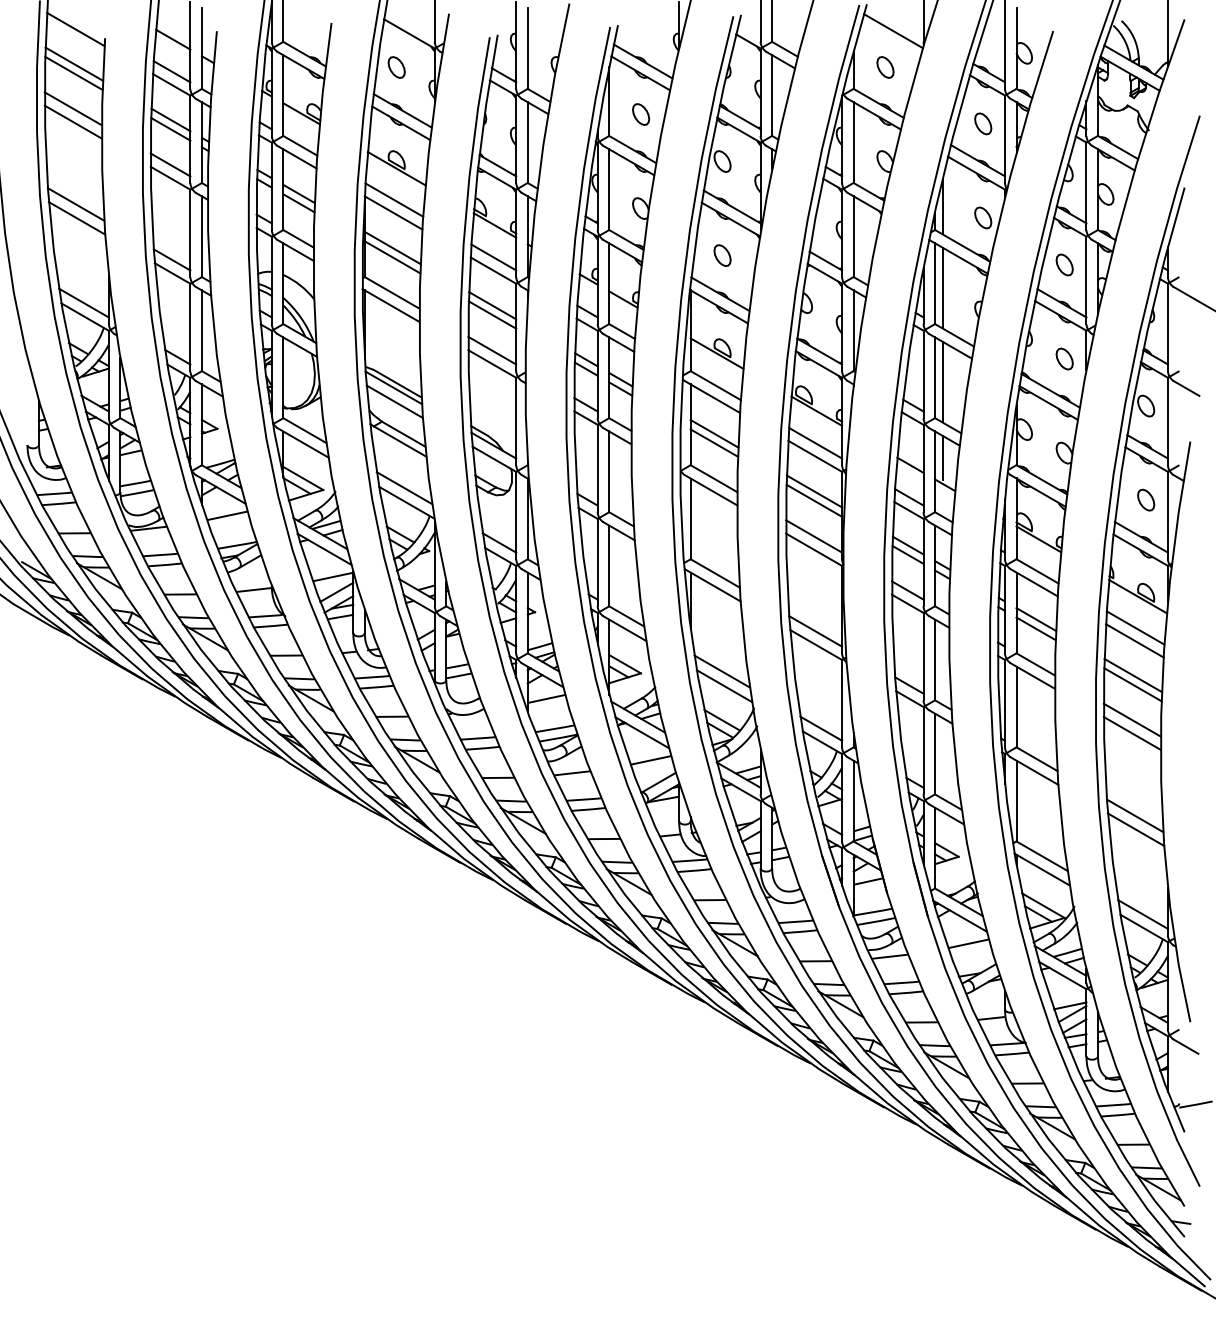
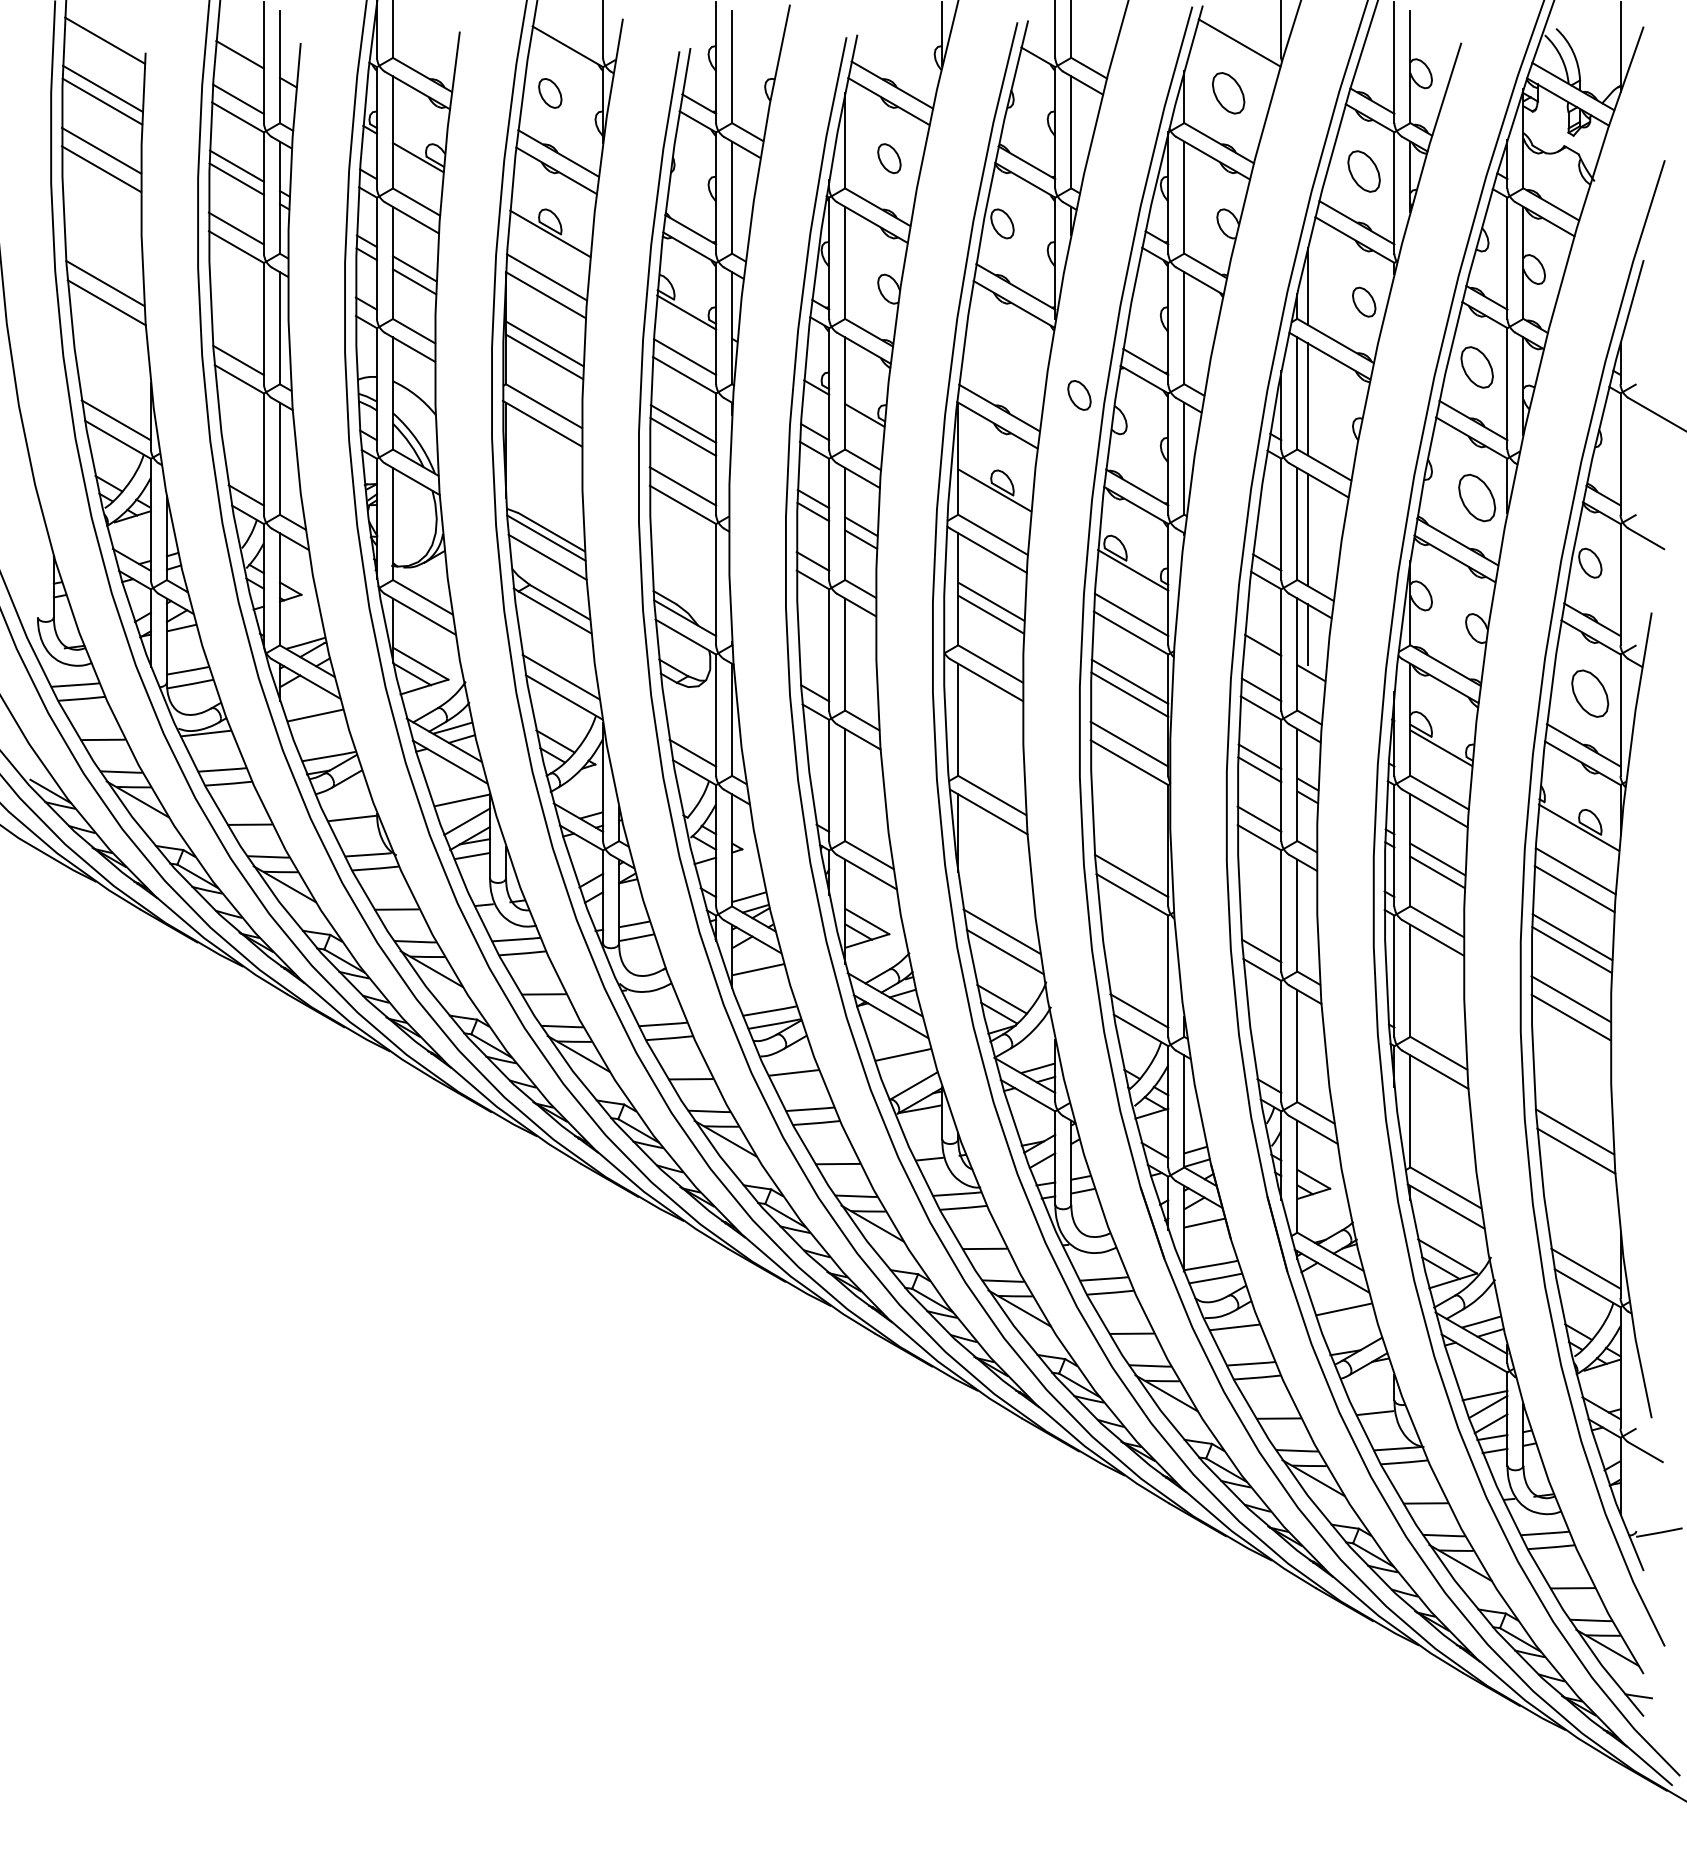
part: (885, 67) -> (1228, 93), size x1.4
part: (983, 123) -> (1364, 171), size x1.4
part: (722, 255) -> (1079, 395), moved
part: (1064, 265) -> (1477, 367), size x1.4
part: (1064, 358) -> (1477, 497), size x1.6
part: (1146, 499) -> (1590, 693), size x1.6

